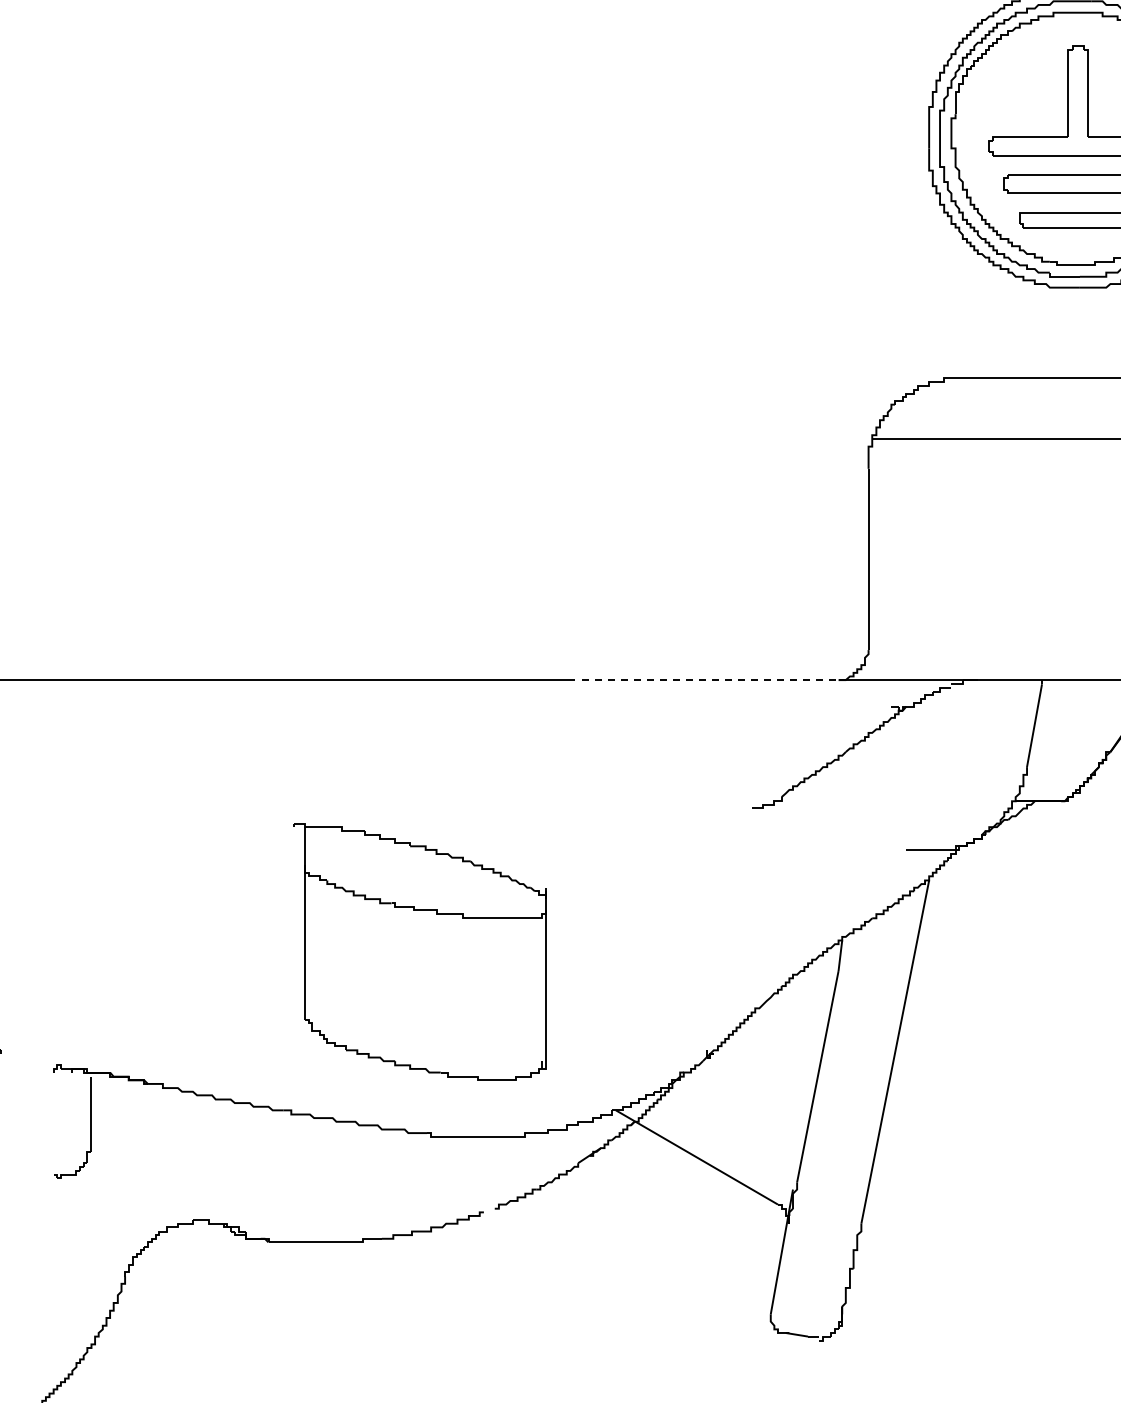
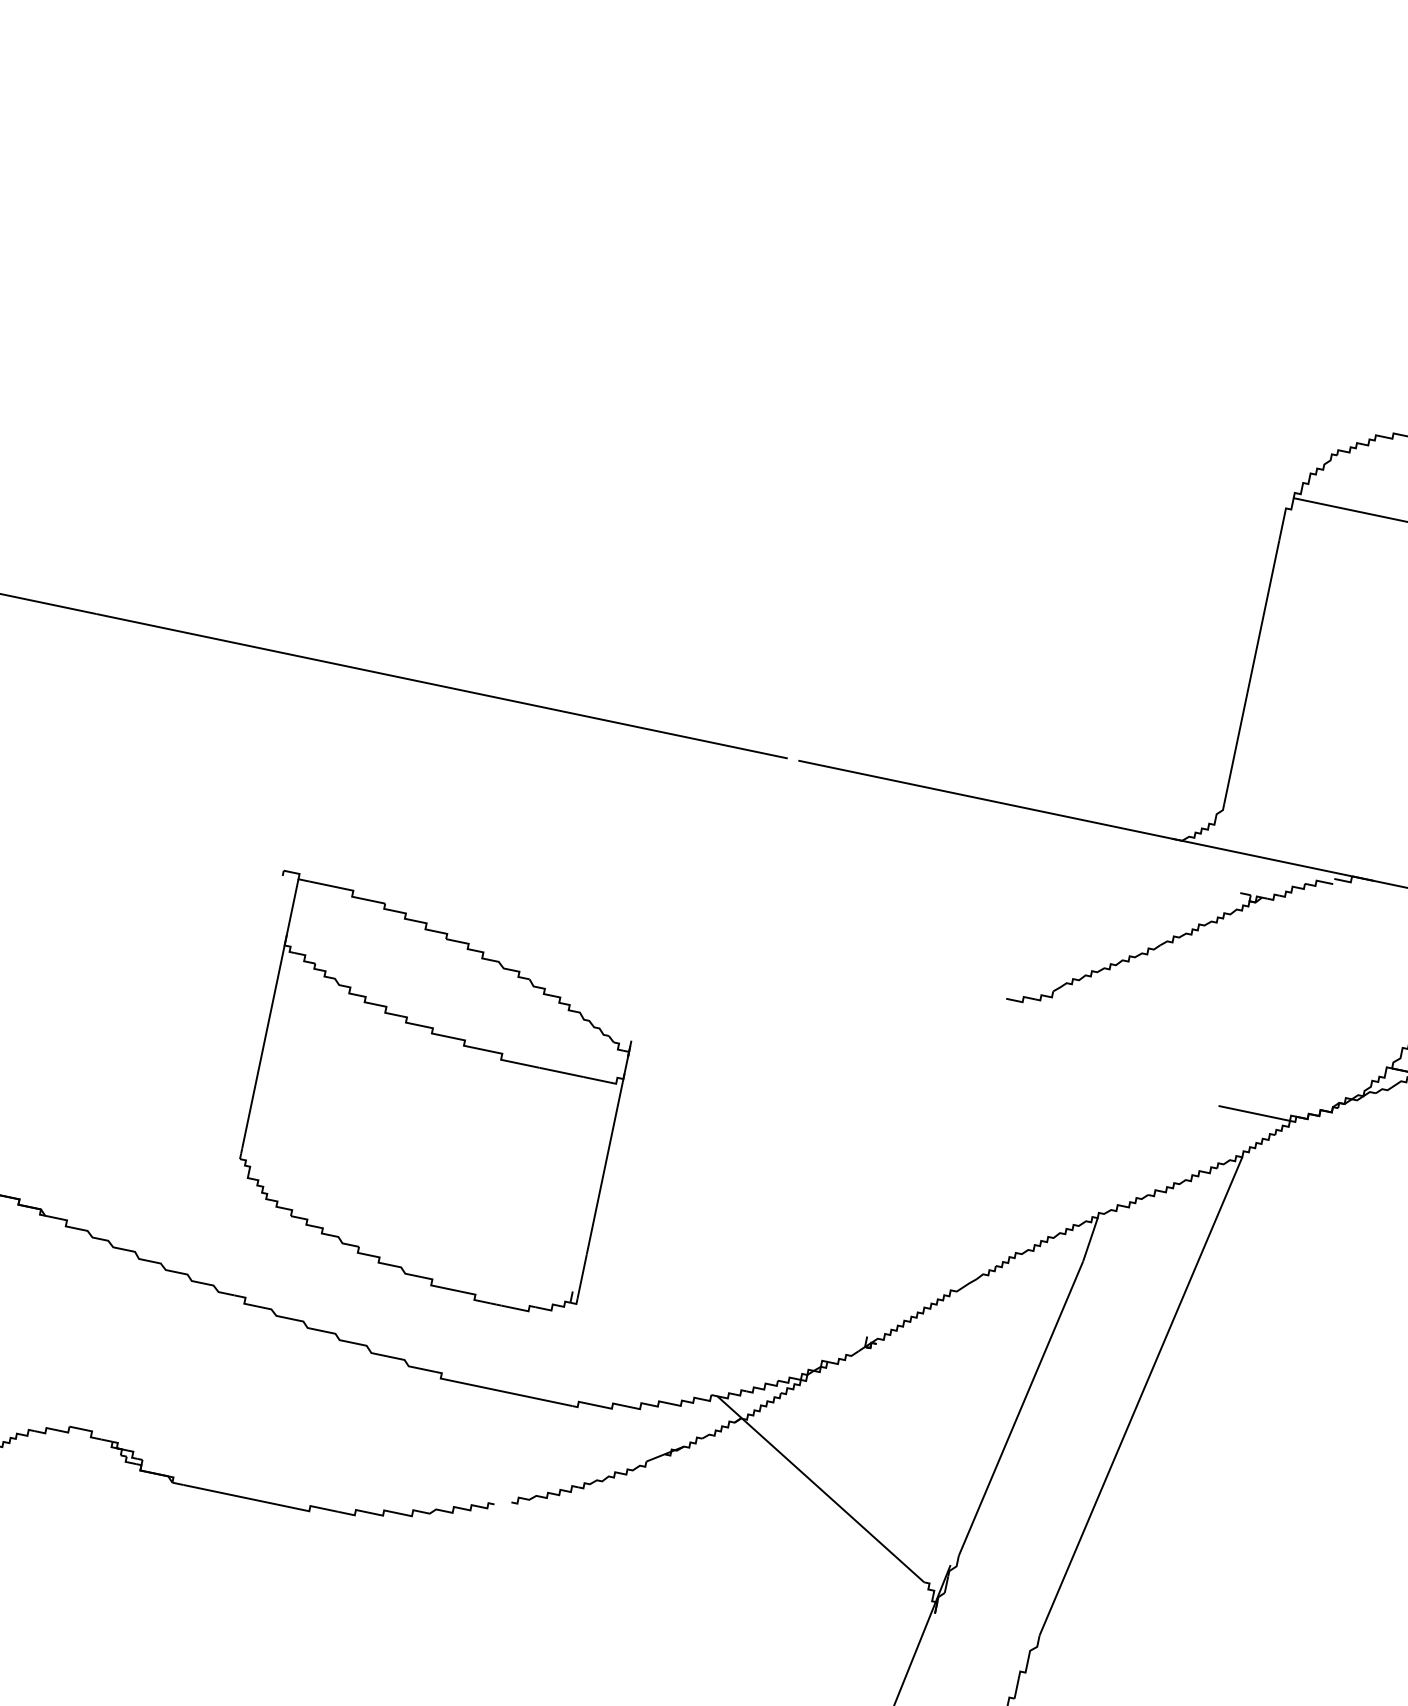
line: (710, 680) -> (985, 800), dashed -> solid
part: (419, 951) -> (427, 1094), moved

